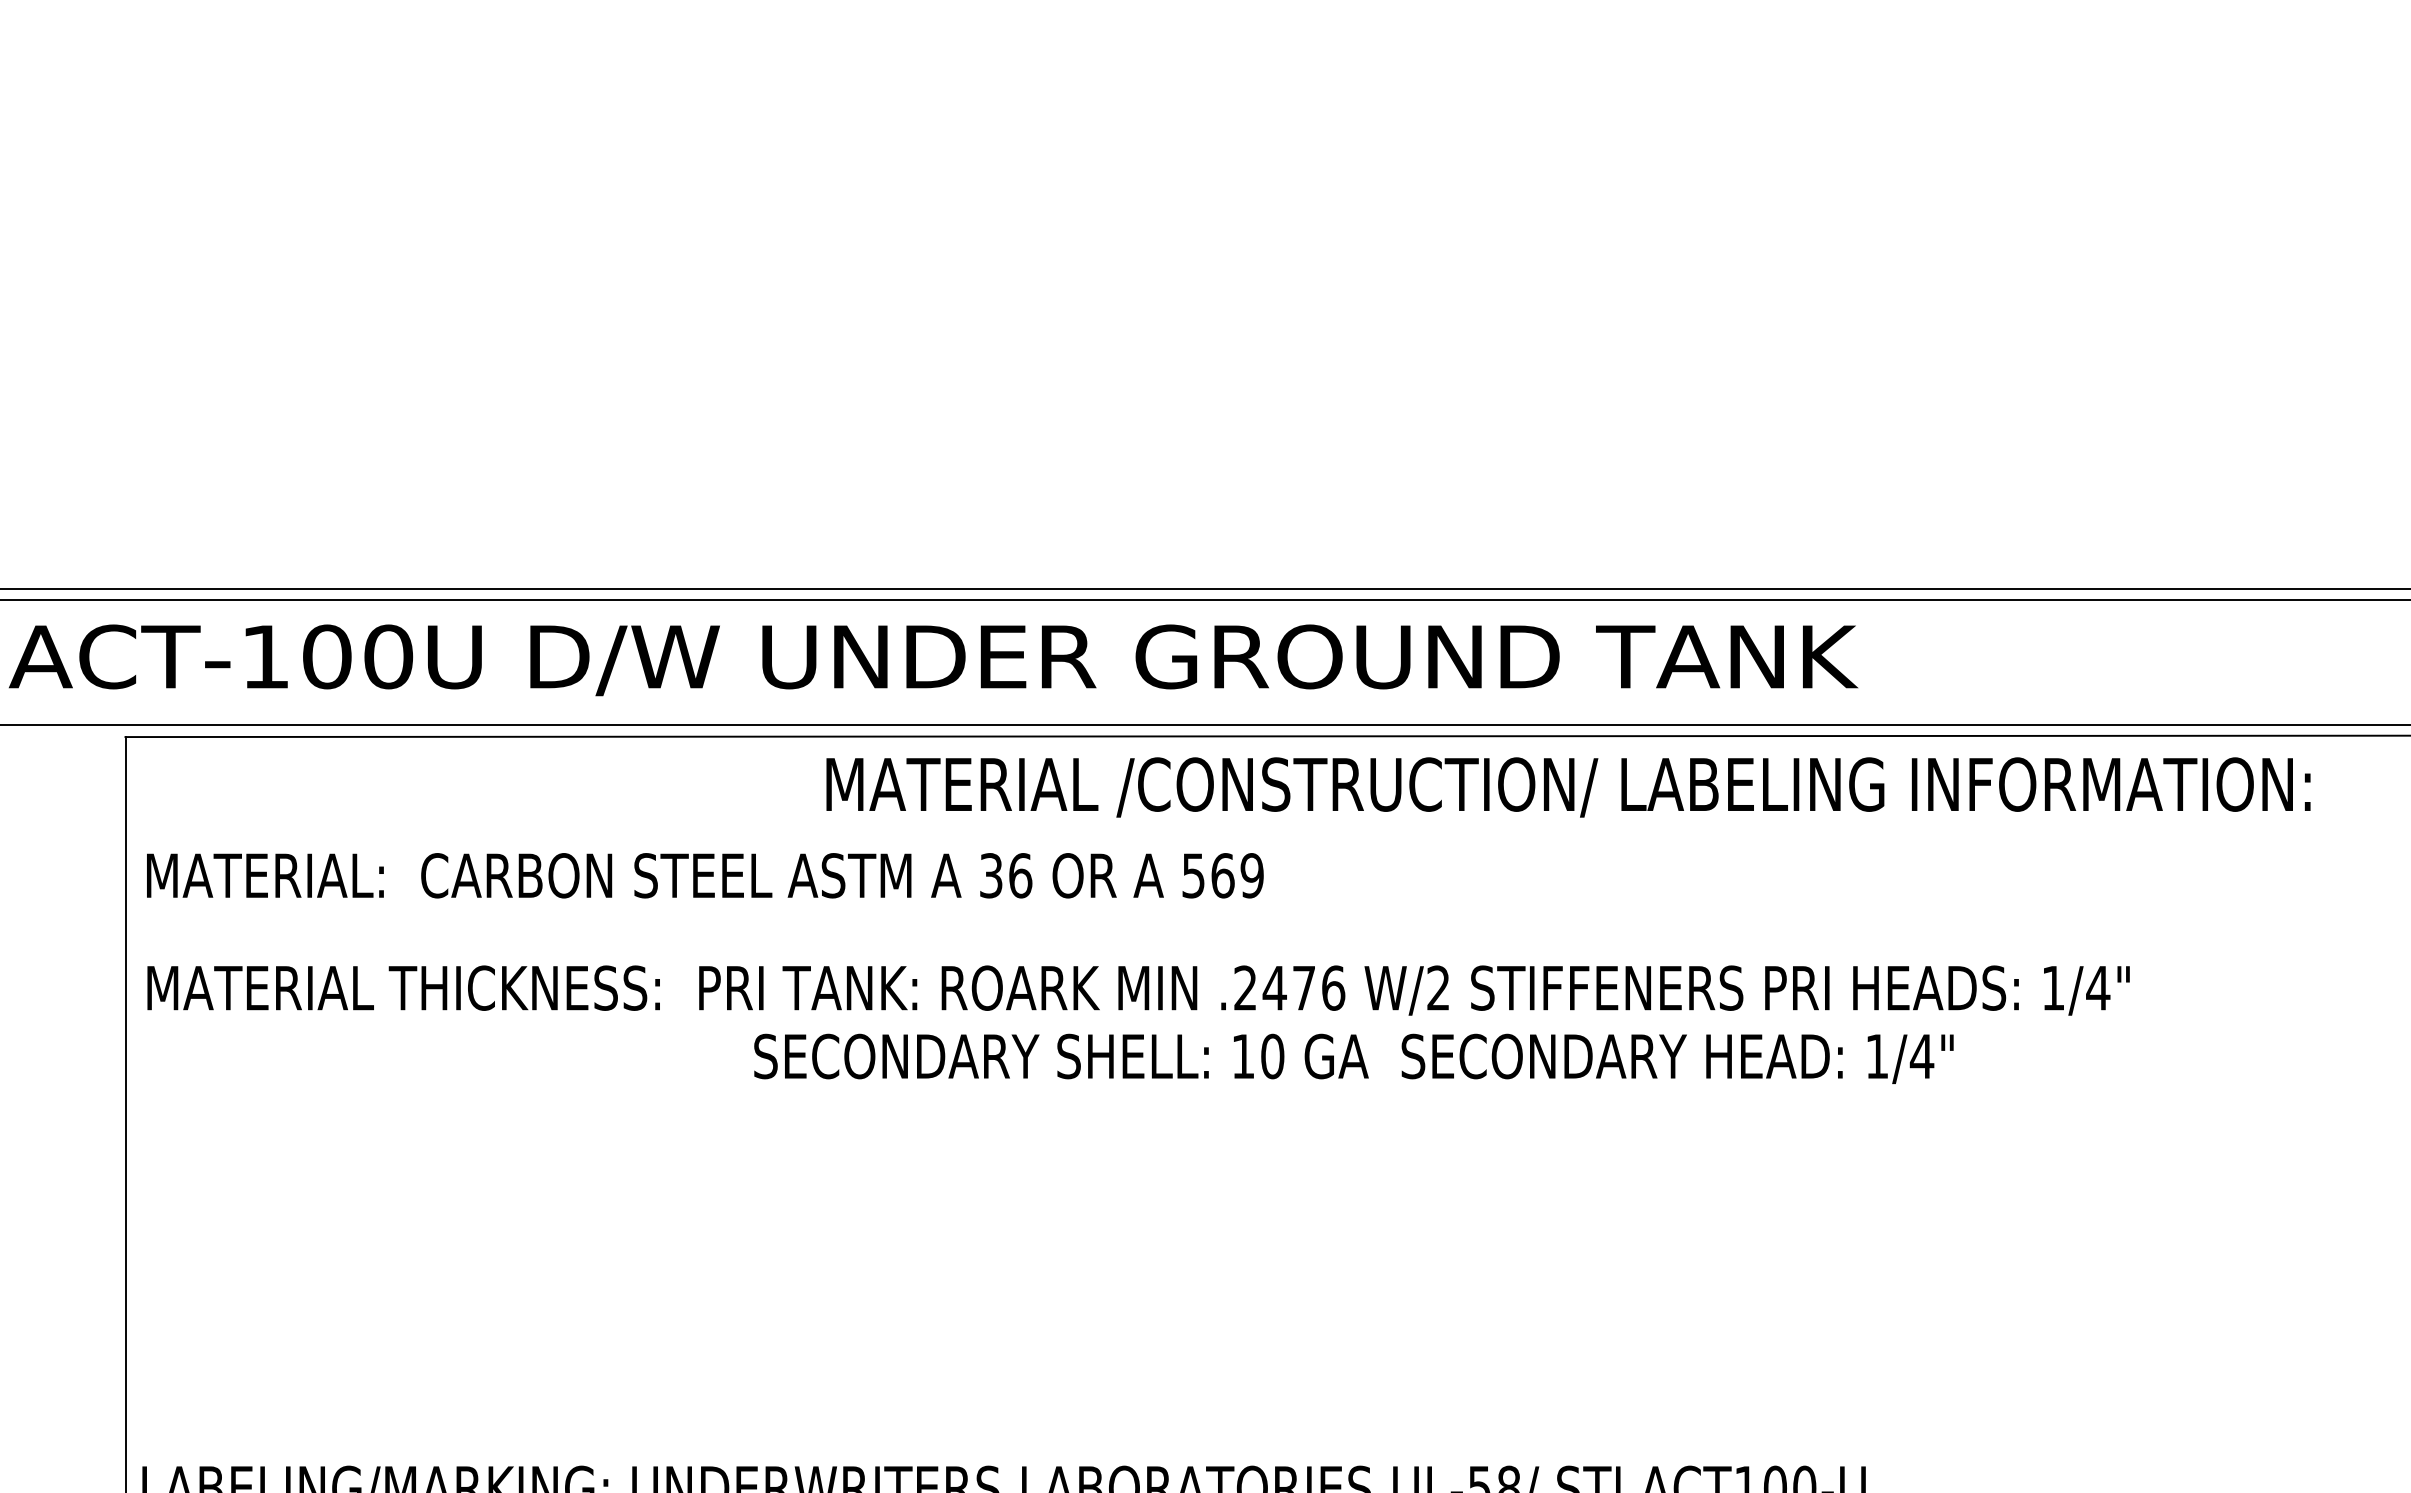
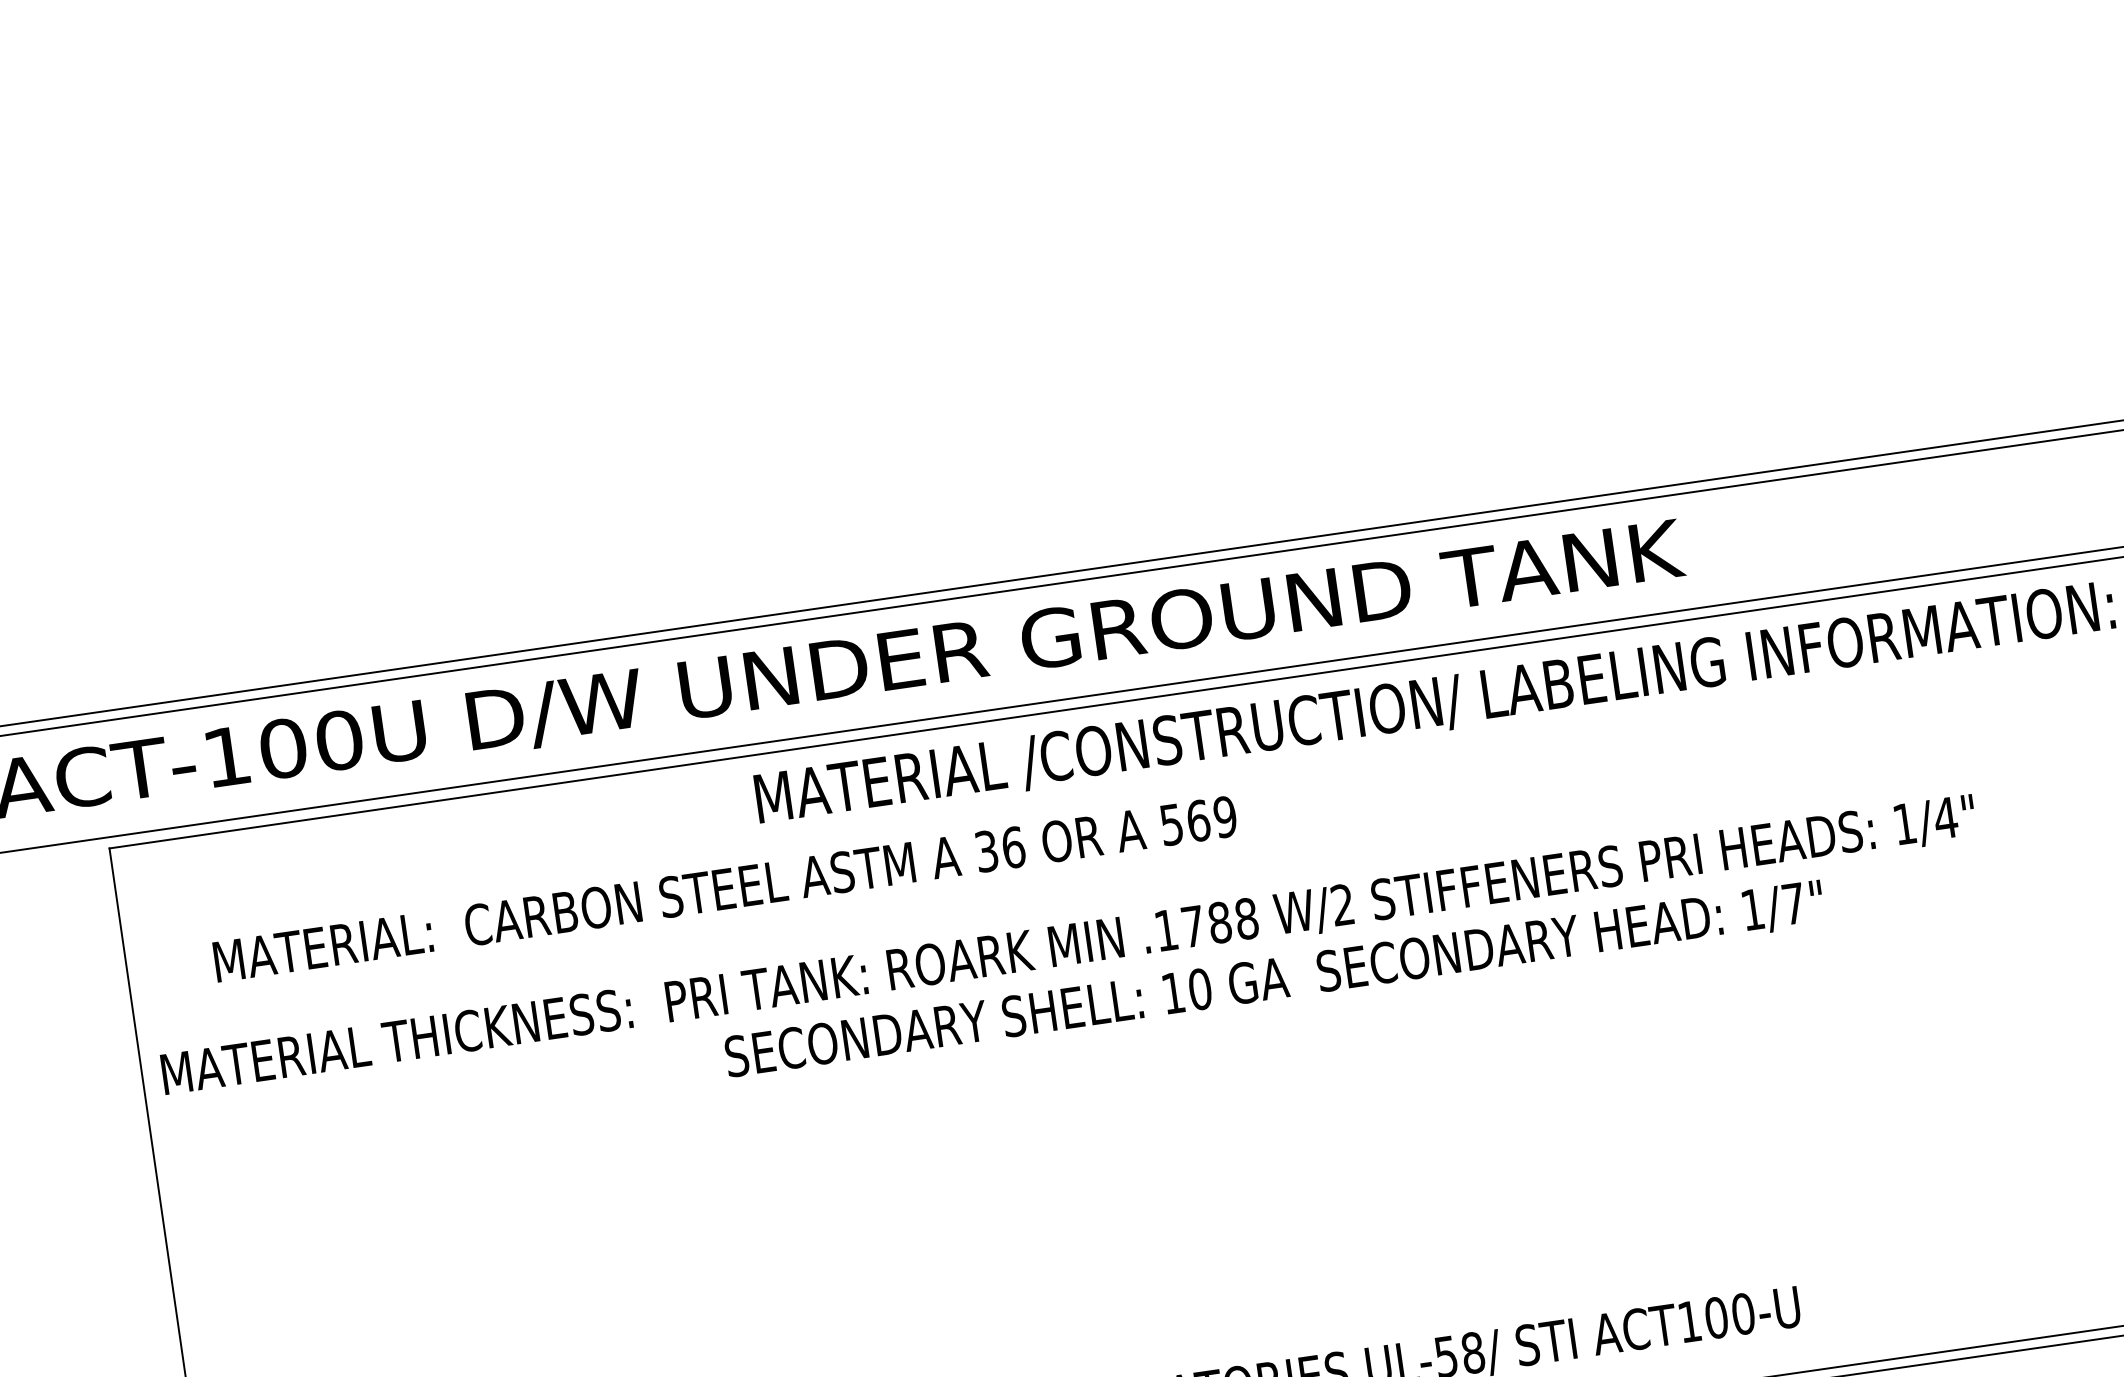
text: (705, 875) -> (725, 888), moved
text: (1289, 987) -> (1206, 924), .2476 -> .1788
text: (1921, 1056) -> (1793, 903), 1/4" -> 1/7"

